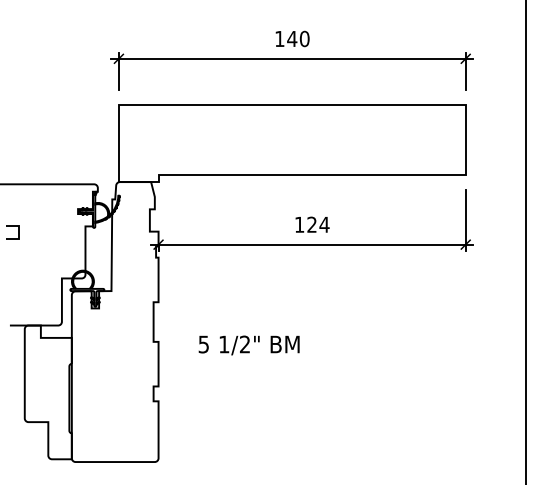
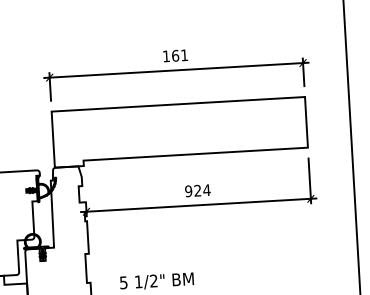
text: (298, 38) -> (180, 55), 140 -> 161
text: (299, 224) -> (188, 191), 124 -> 924

